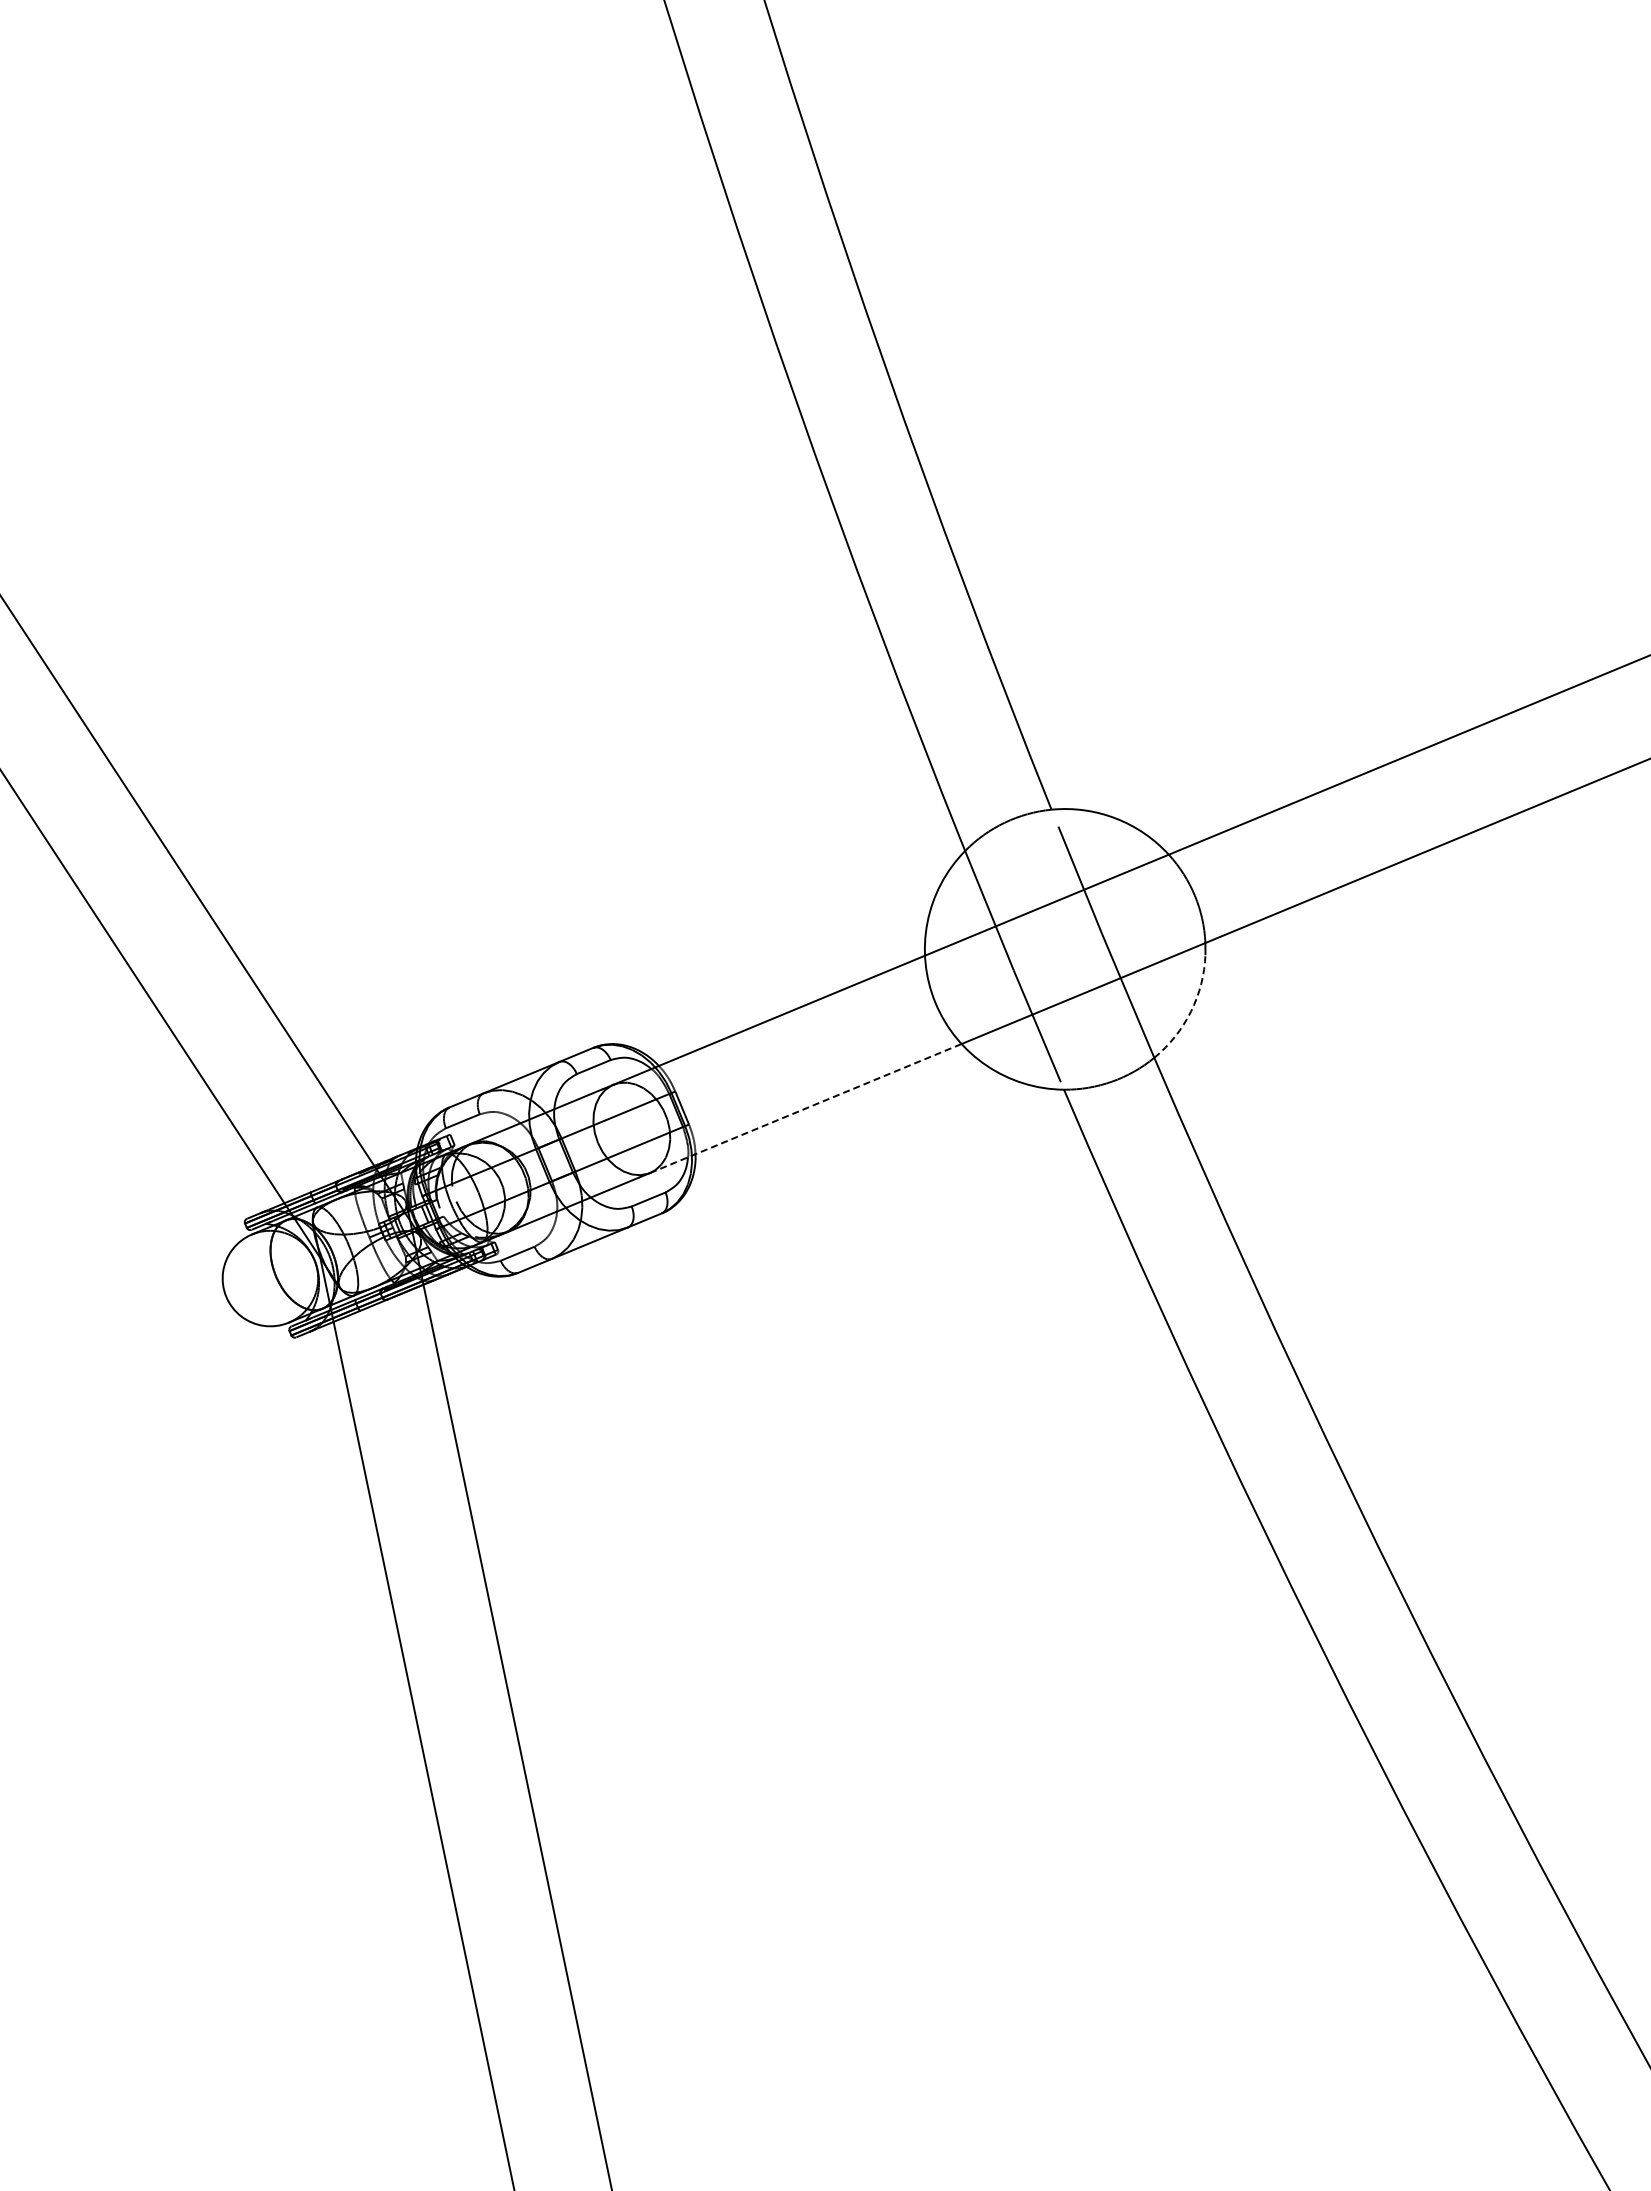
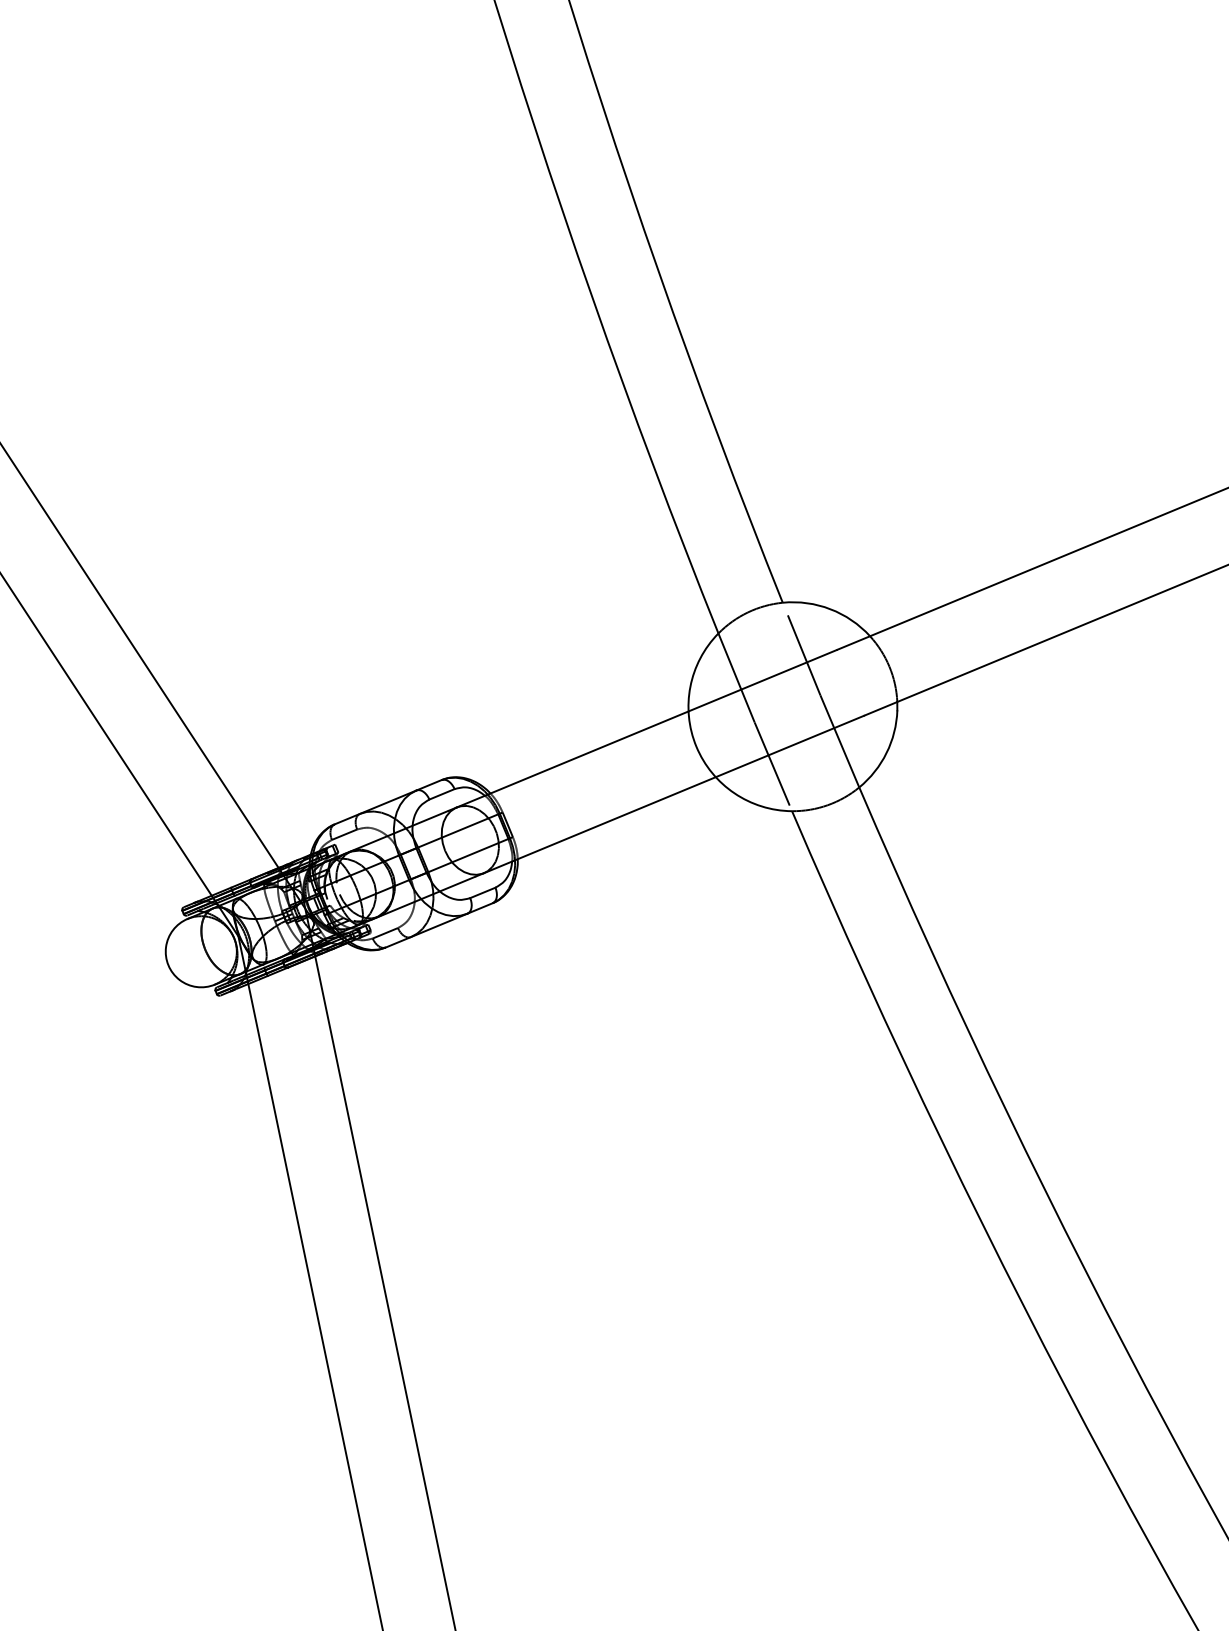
arc: (1191, 1011) -> (886, 752), dashed -> solid
line: (805, 1108) -> (599, 825), dashed -> solid

